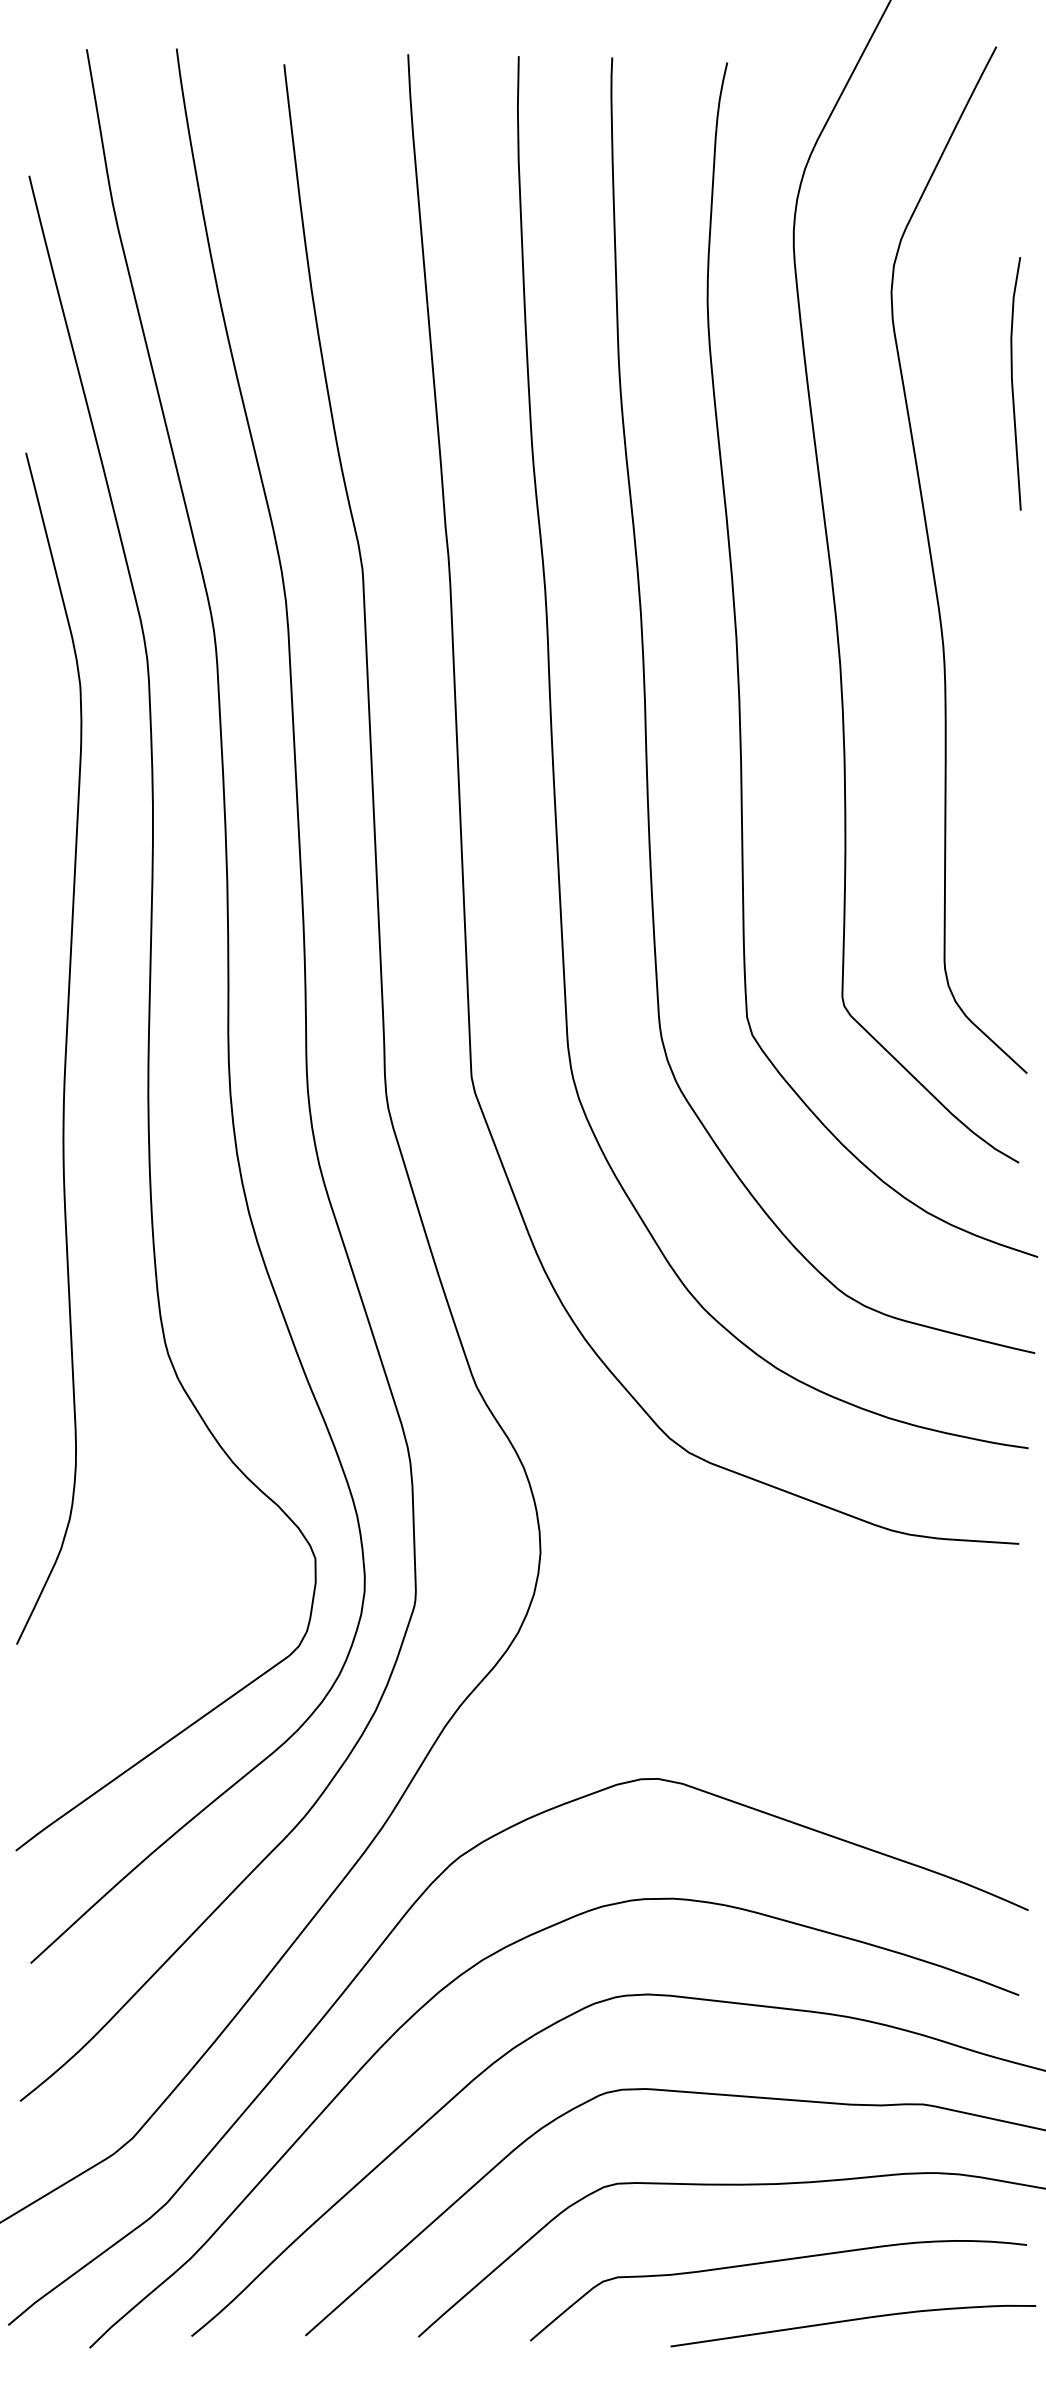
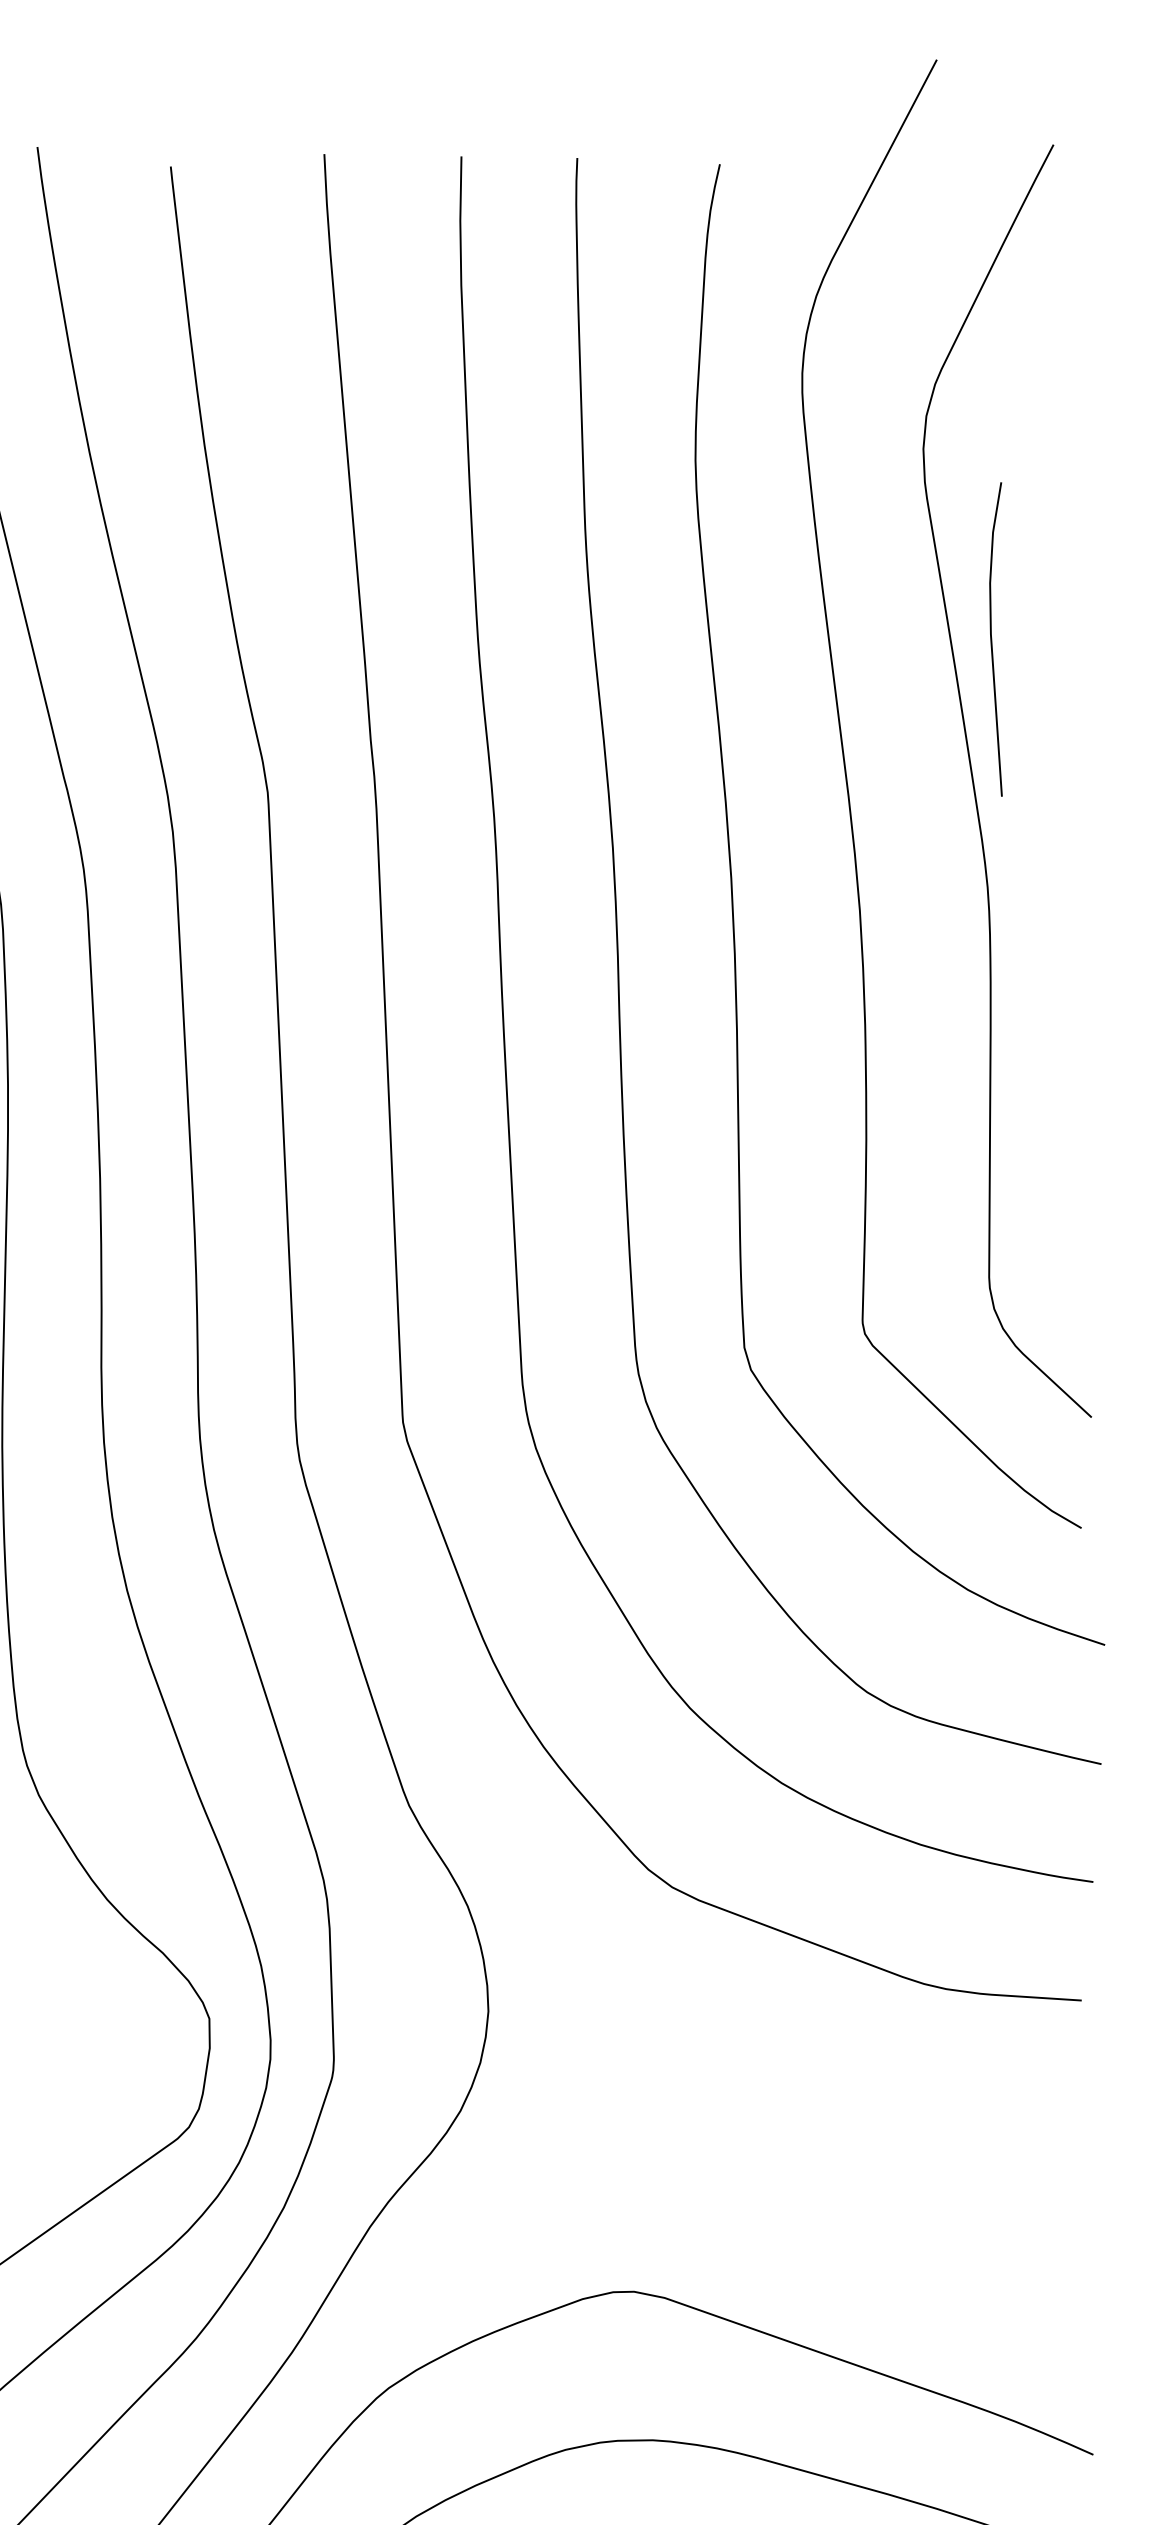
line: (1013, 383) -> (992, 639), moved

